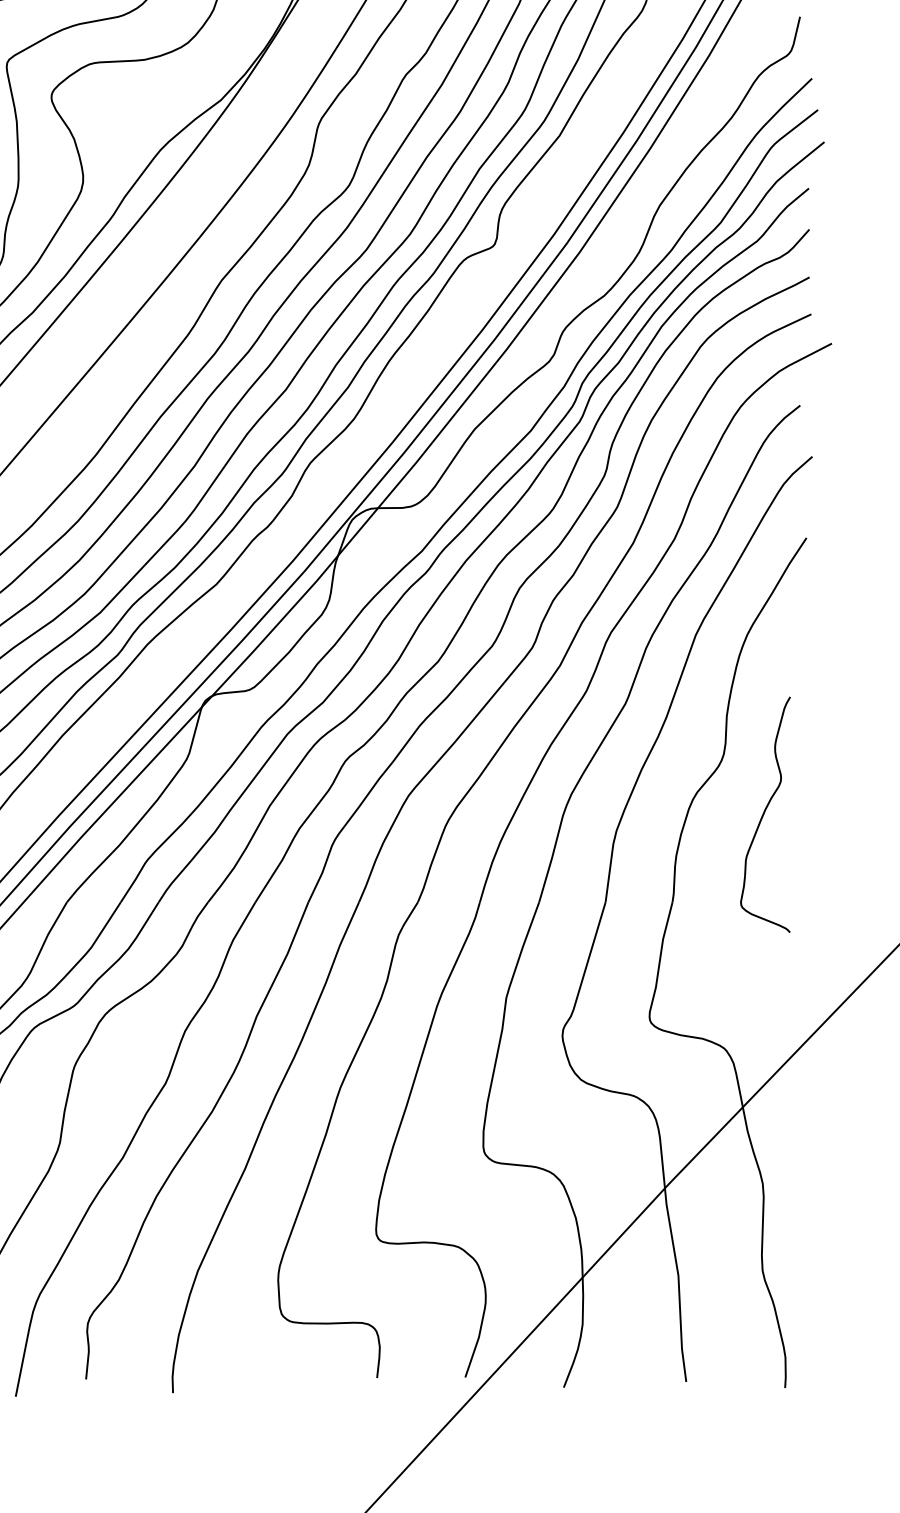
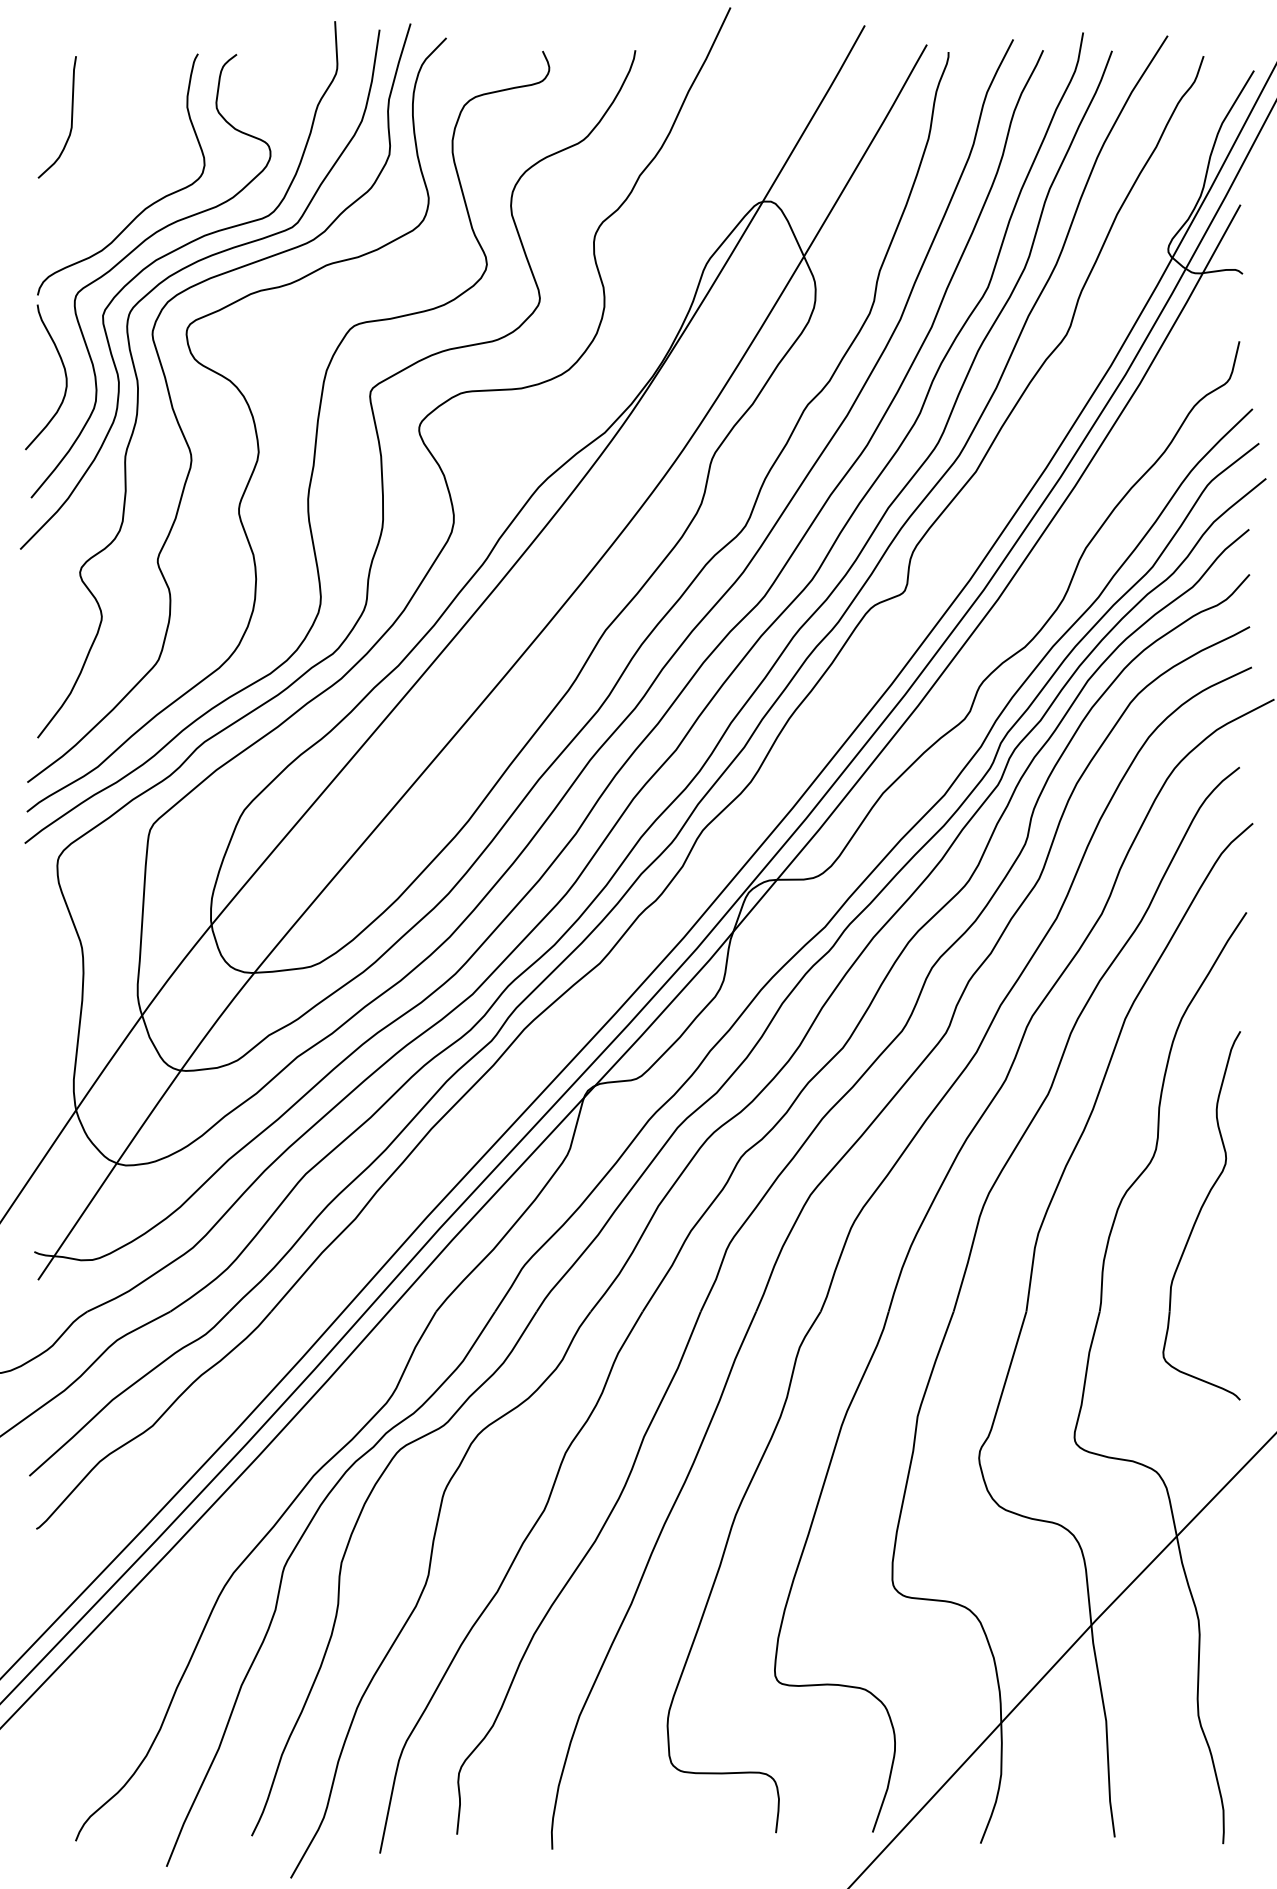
part: (765, 814) -> (1201, 1215), size x1.43

